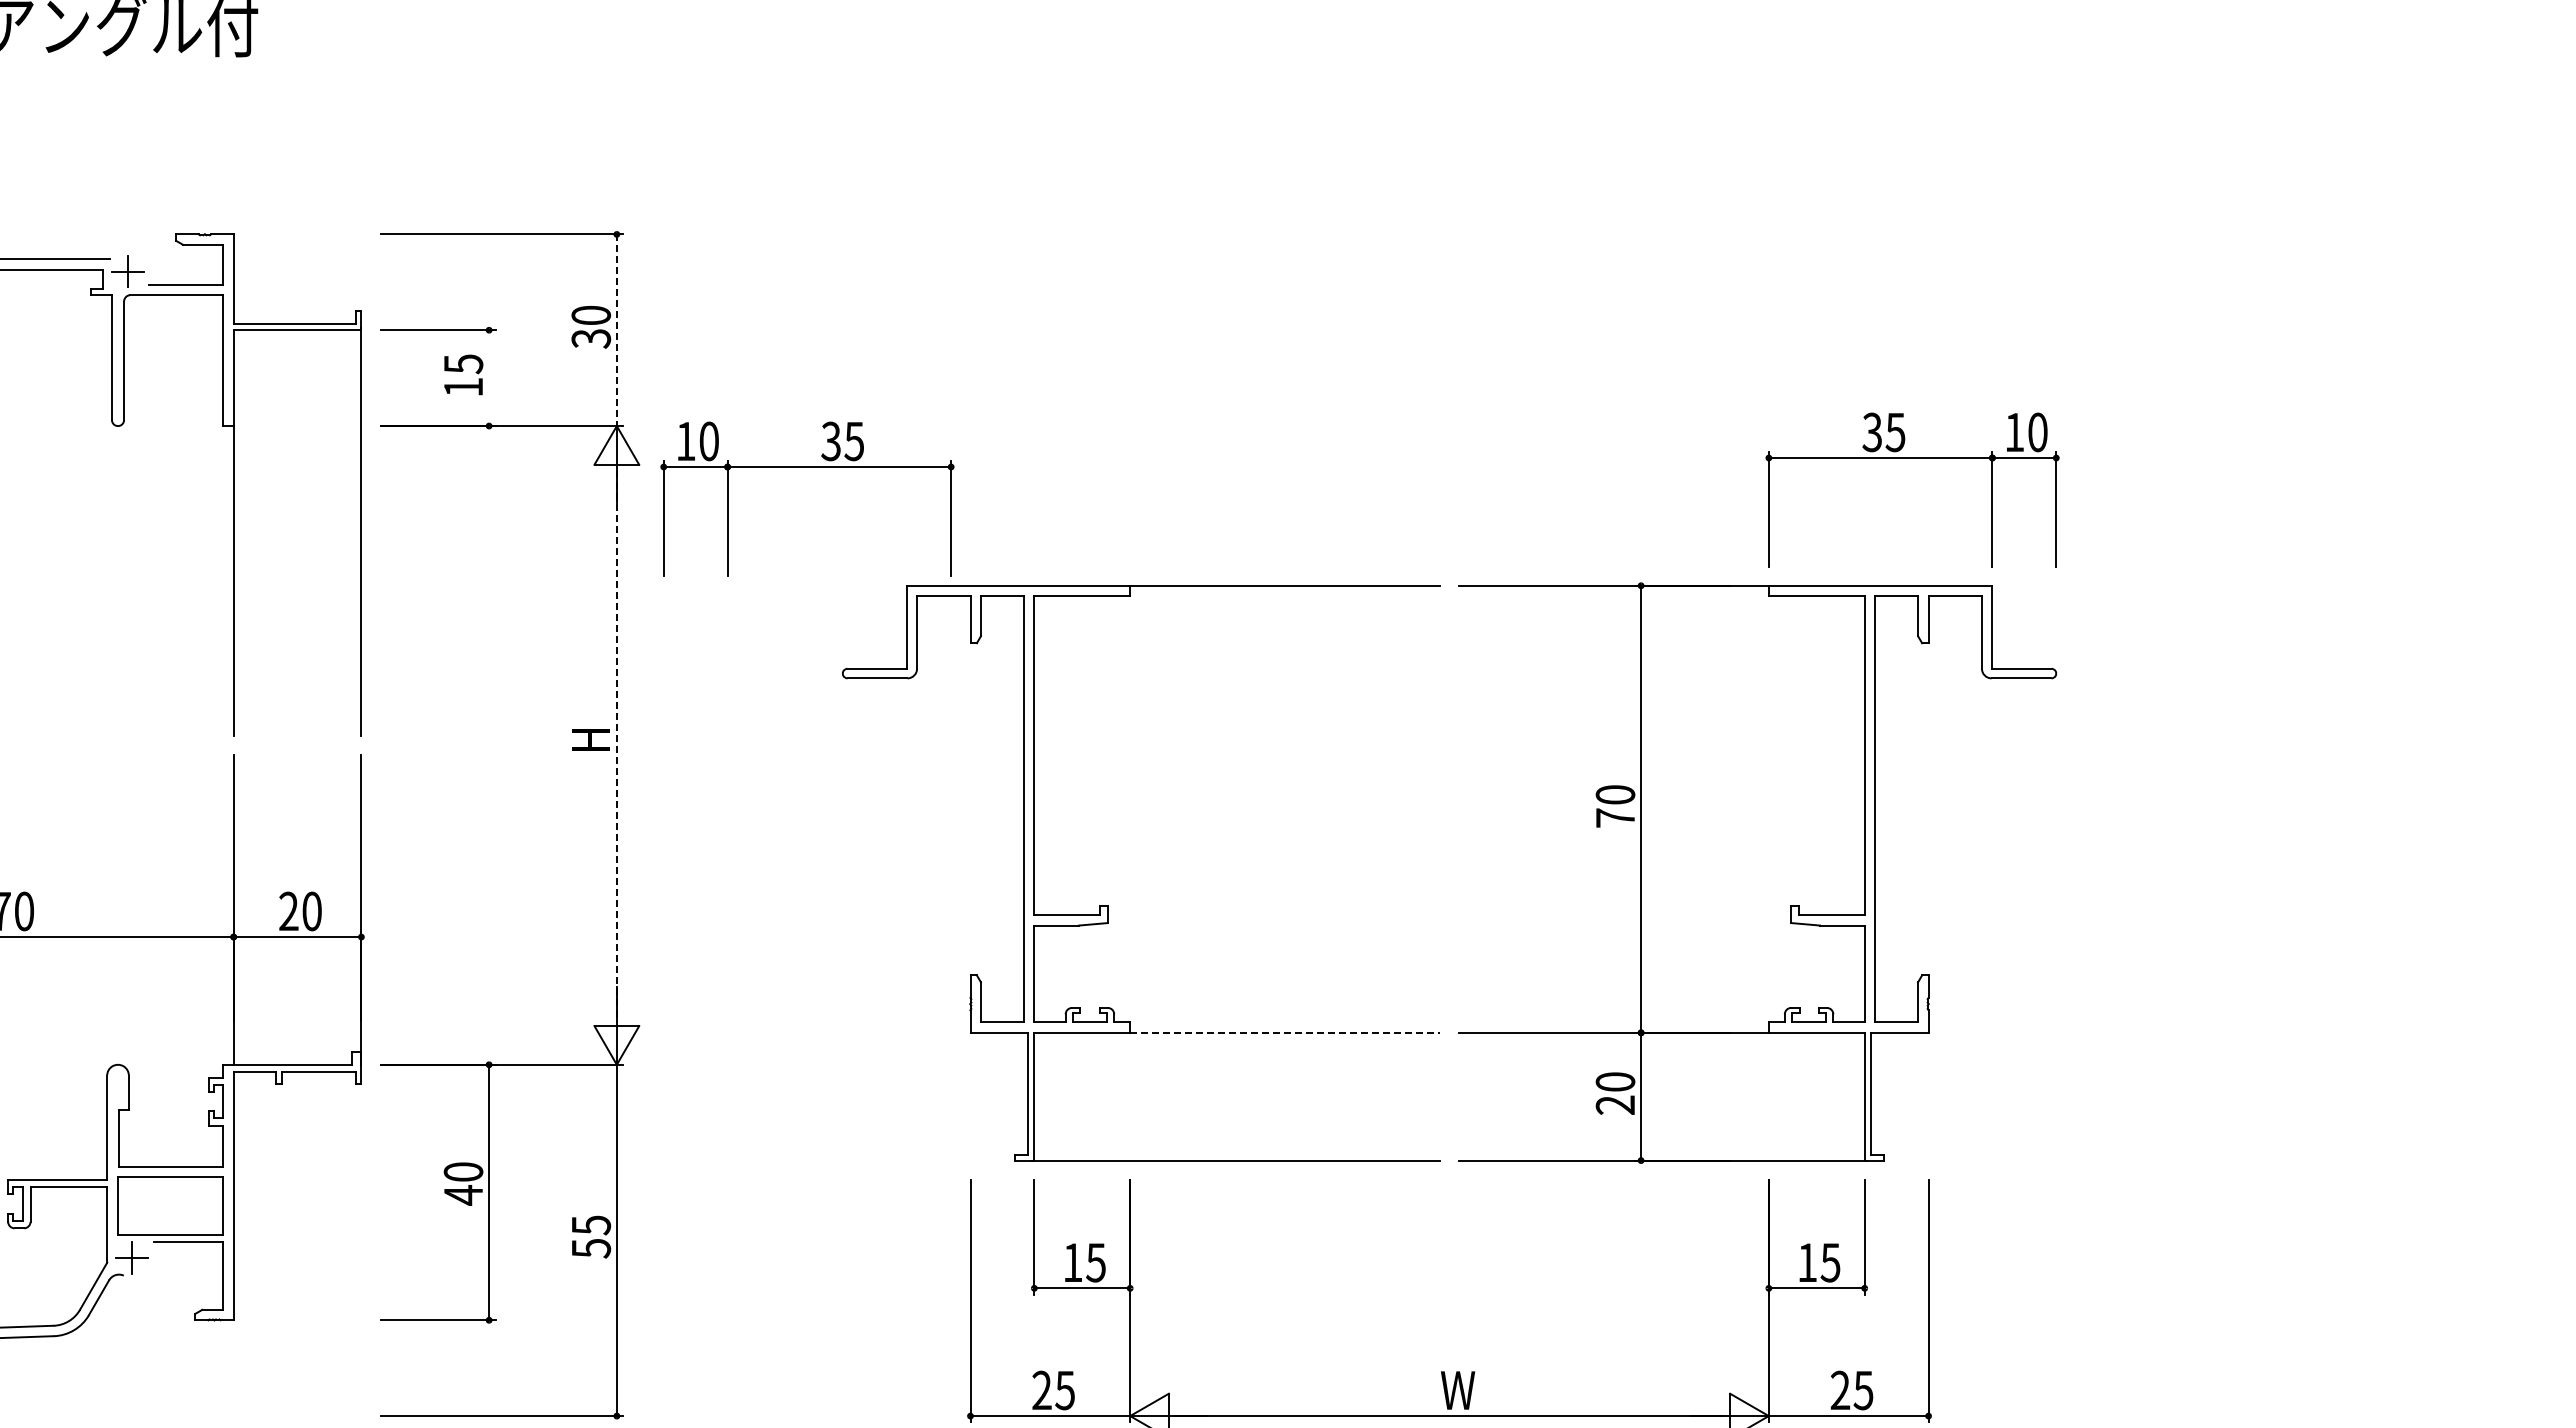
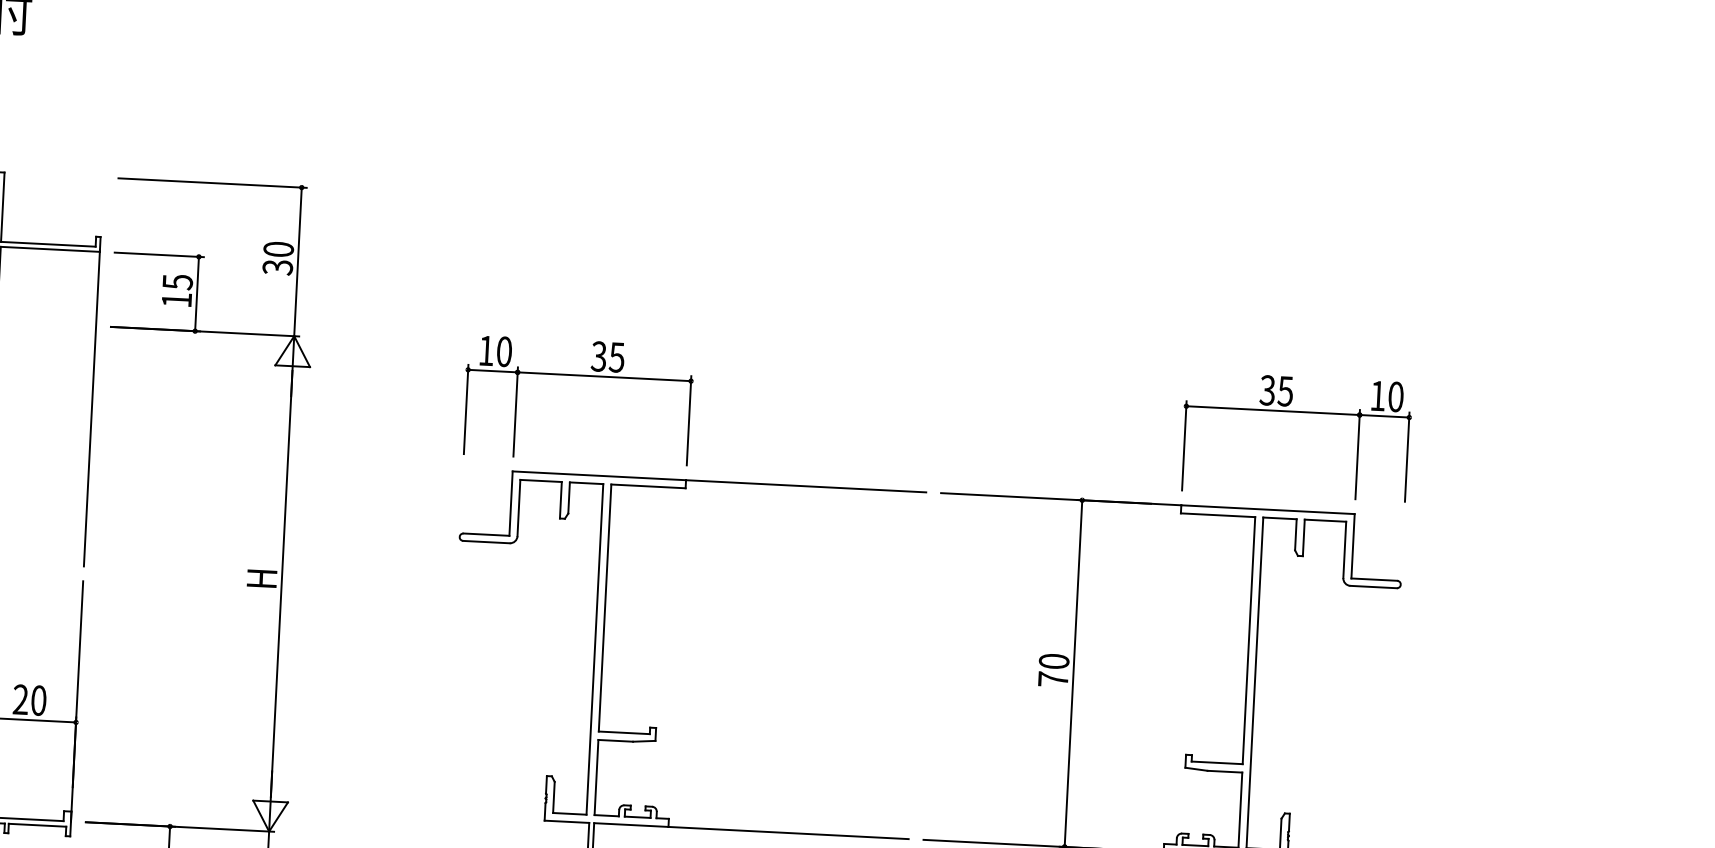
line: (616, 330) -> (297, 262), dashed -> solid
line: (489, 378) -> (197, 294), added
part: (807, 467) -> (579, 375), moved
line: (616, 745) -> (281, 583), dashed -> solid
line: (1285, 1032) -> (788, 832), dashed -> solid

